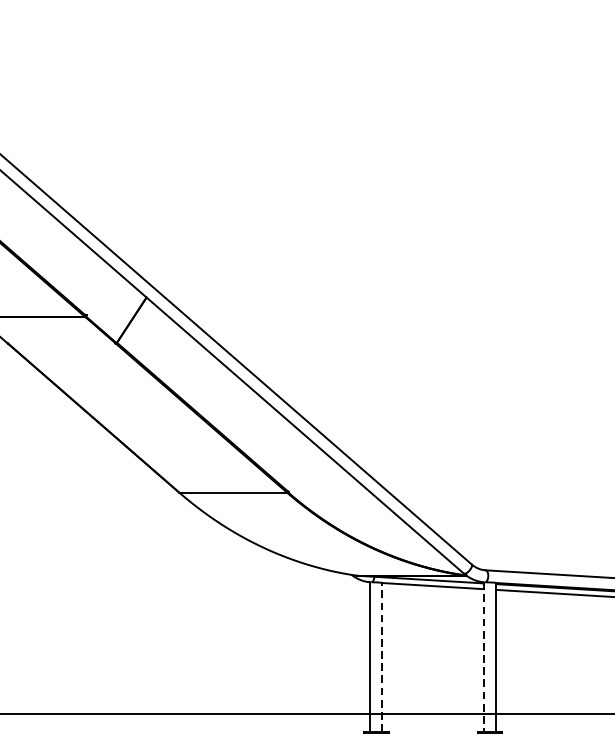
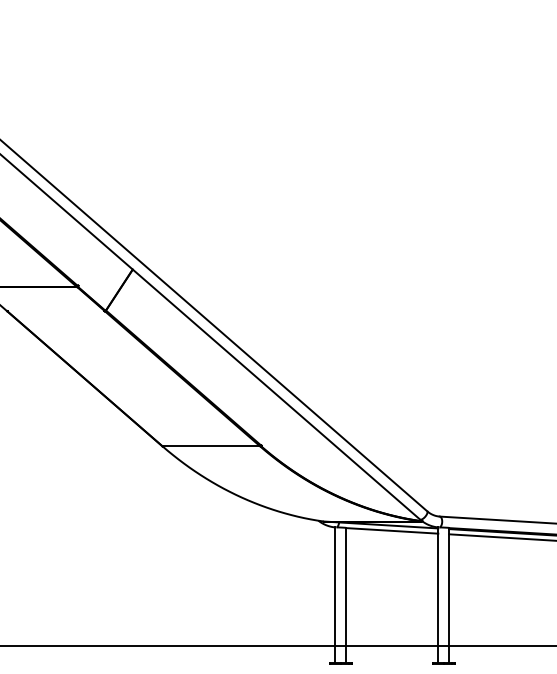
line: (382, 656) -> (346, 594), dashed -> solid
line: (484, 657) -> (438, 595), dashed -> solid

